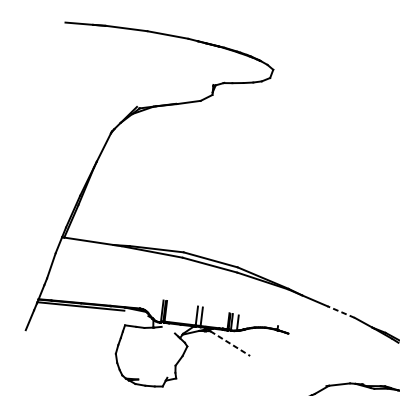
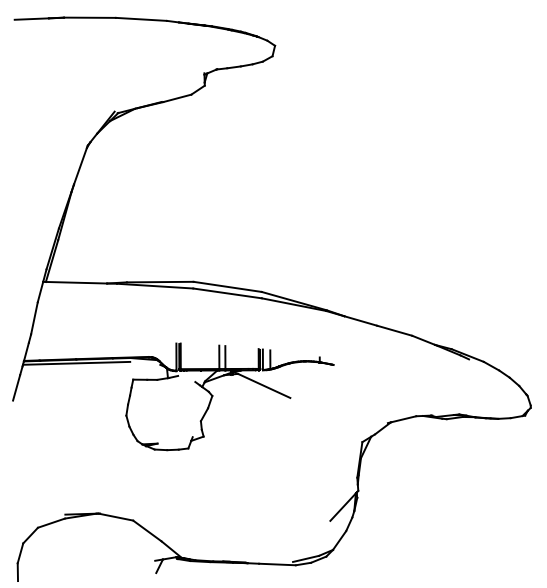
line: (341, 311) -> (394, 330), dashed -> solid
line: (230, 343) -> (264, 385), dashed -> solid

